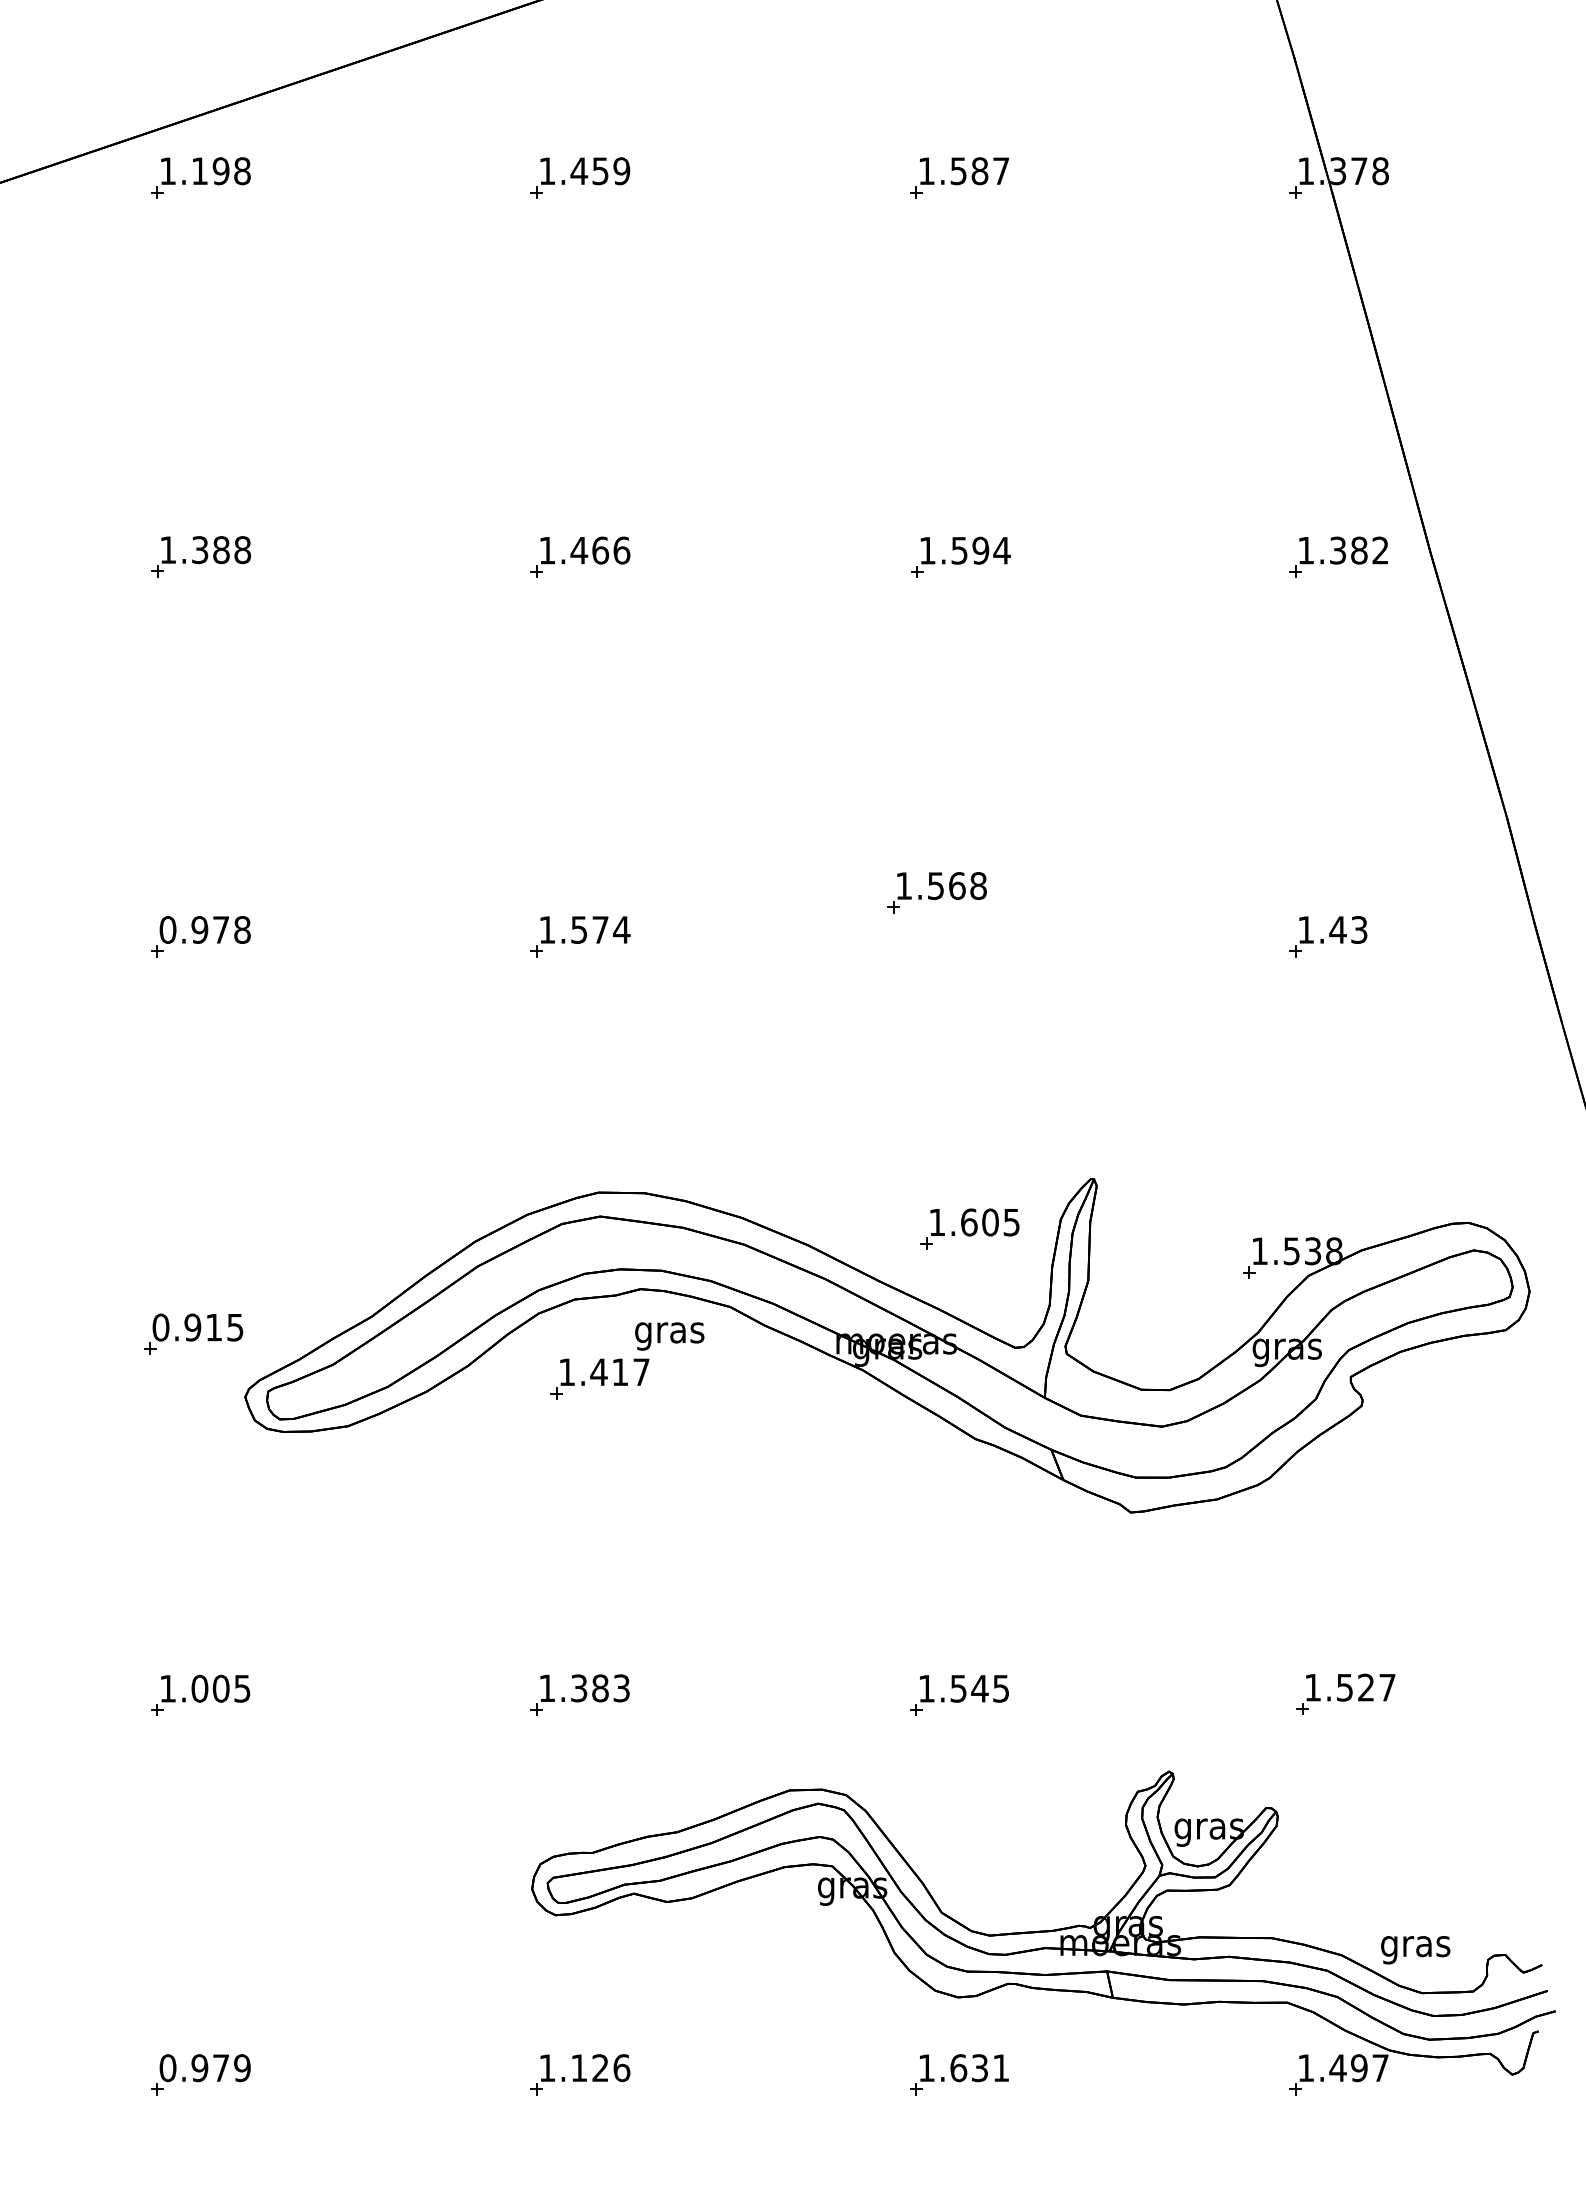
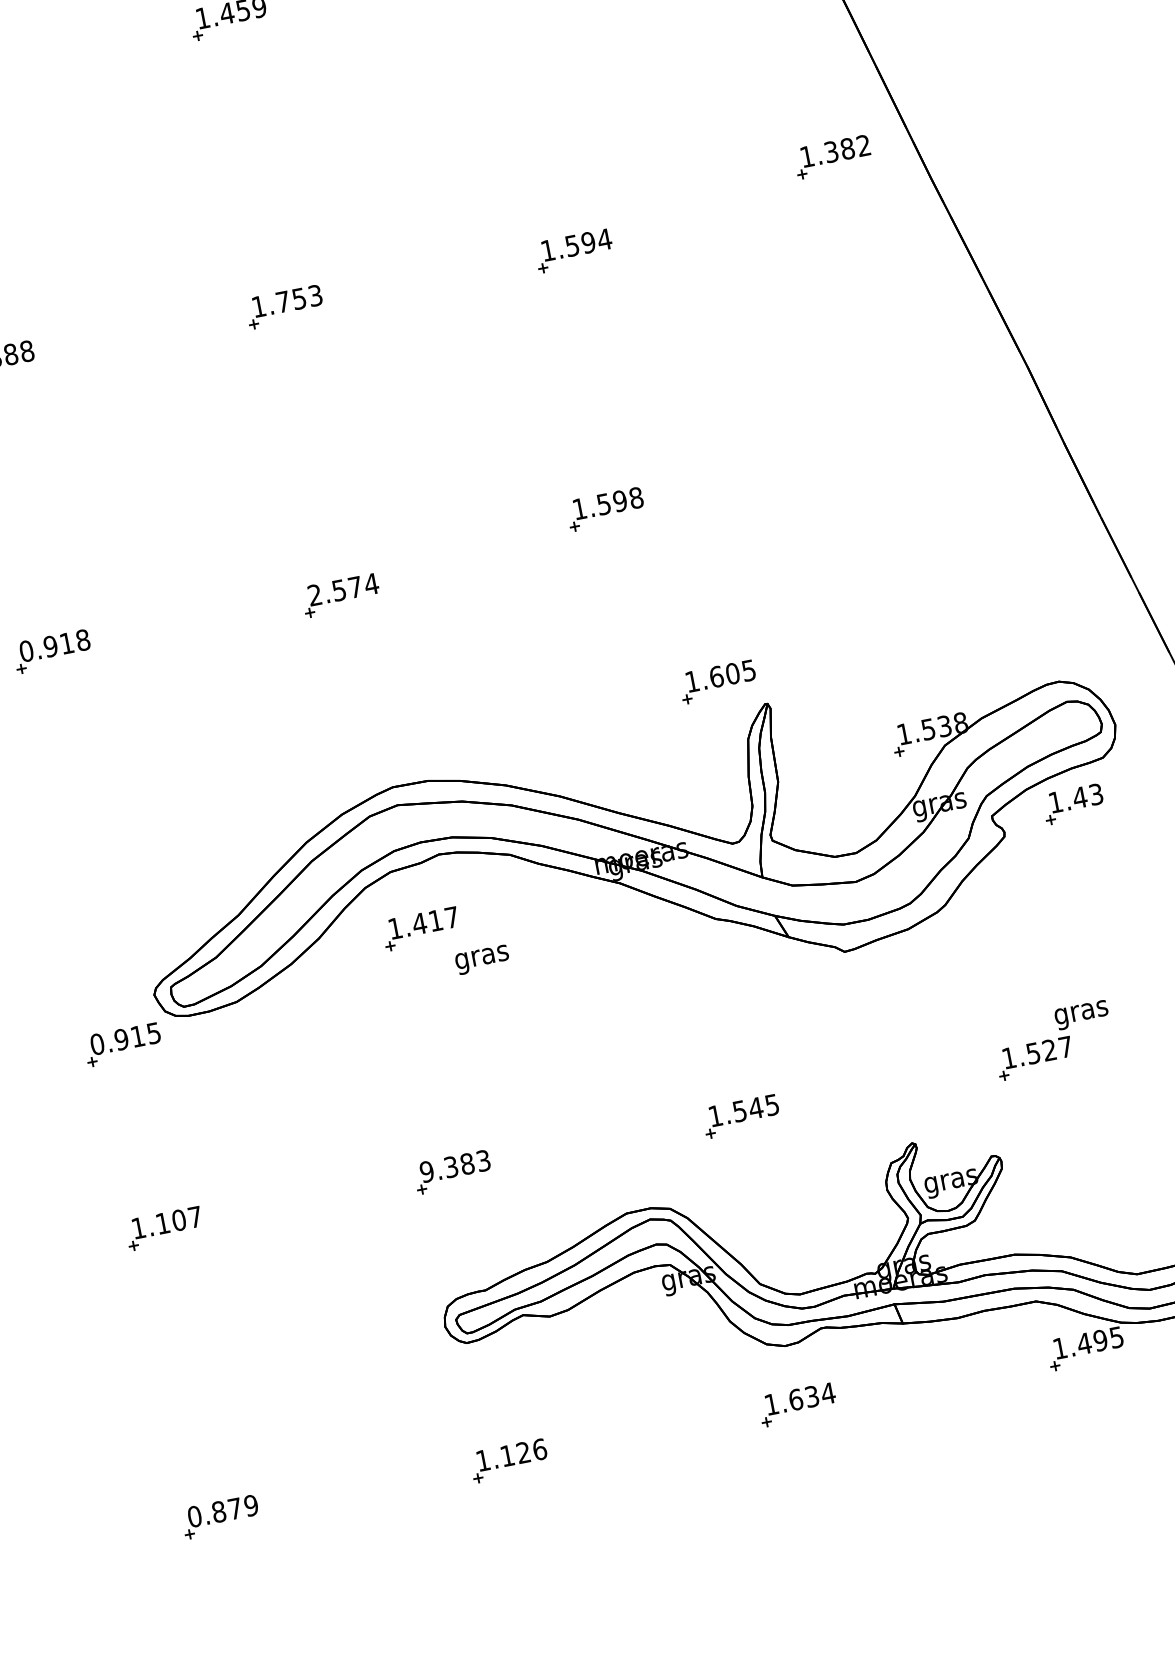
text: (600, 550) -> (299, 298), 1.466 -> 1.753
part: (1338, 556) -> (832, 156), moved
text: (956, 886) -> (619, 501), 1.568 -> 1.598
text: (220, 929) -> (66, 643), 0.978 -> 0.918
text: (546, 929) -> (314, 594), 1.574 -> 2.574
part: (1328, 936) -> (1073, 803), moved
part: (969, 1228) -> (717, 681), moved
part: (193, 1333) -> (123, 1044), moved
text: (669, 1336) -> (482, 959), moved
text: (220, 1688) -> (178, 1220), 1.005 -> 1.107
text: (546, 1688) -> (426, 1172), 1.383 -> 9.383
text: (1415, 1950) -> (1081, 1015), moved
text: (1000, 2067) -> (827, 1393), 1.631 -> 1.634
text: (199, 2068) -> (218, 1512), 0.979 -> 0.879
text: (1380, 2068) -> (1116, 1337), 1.497 -> 1.495

